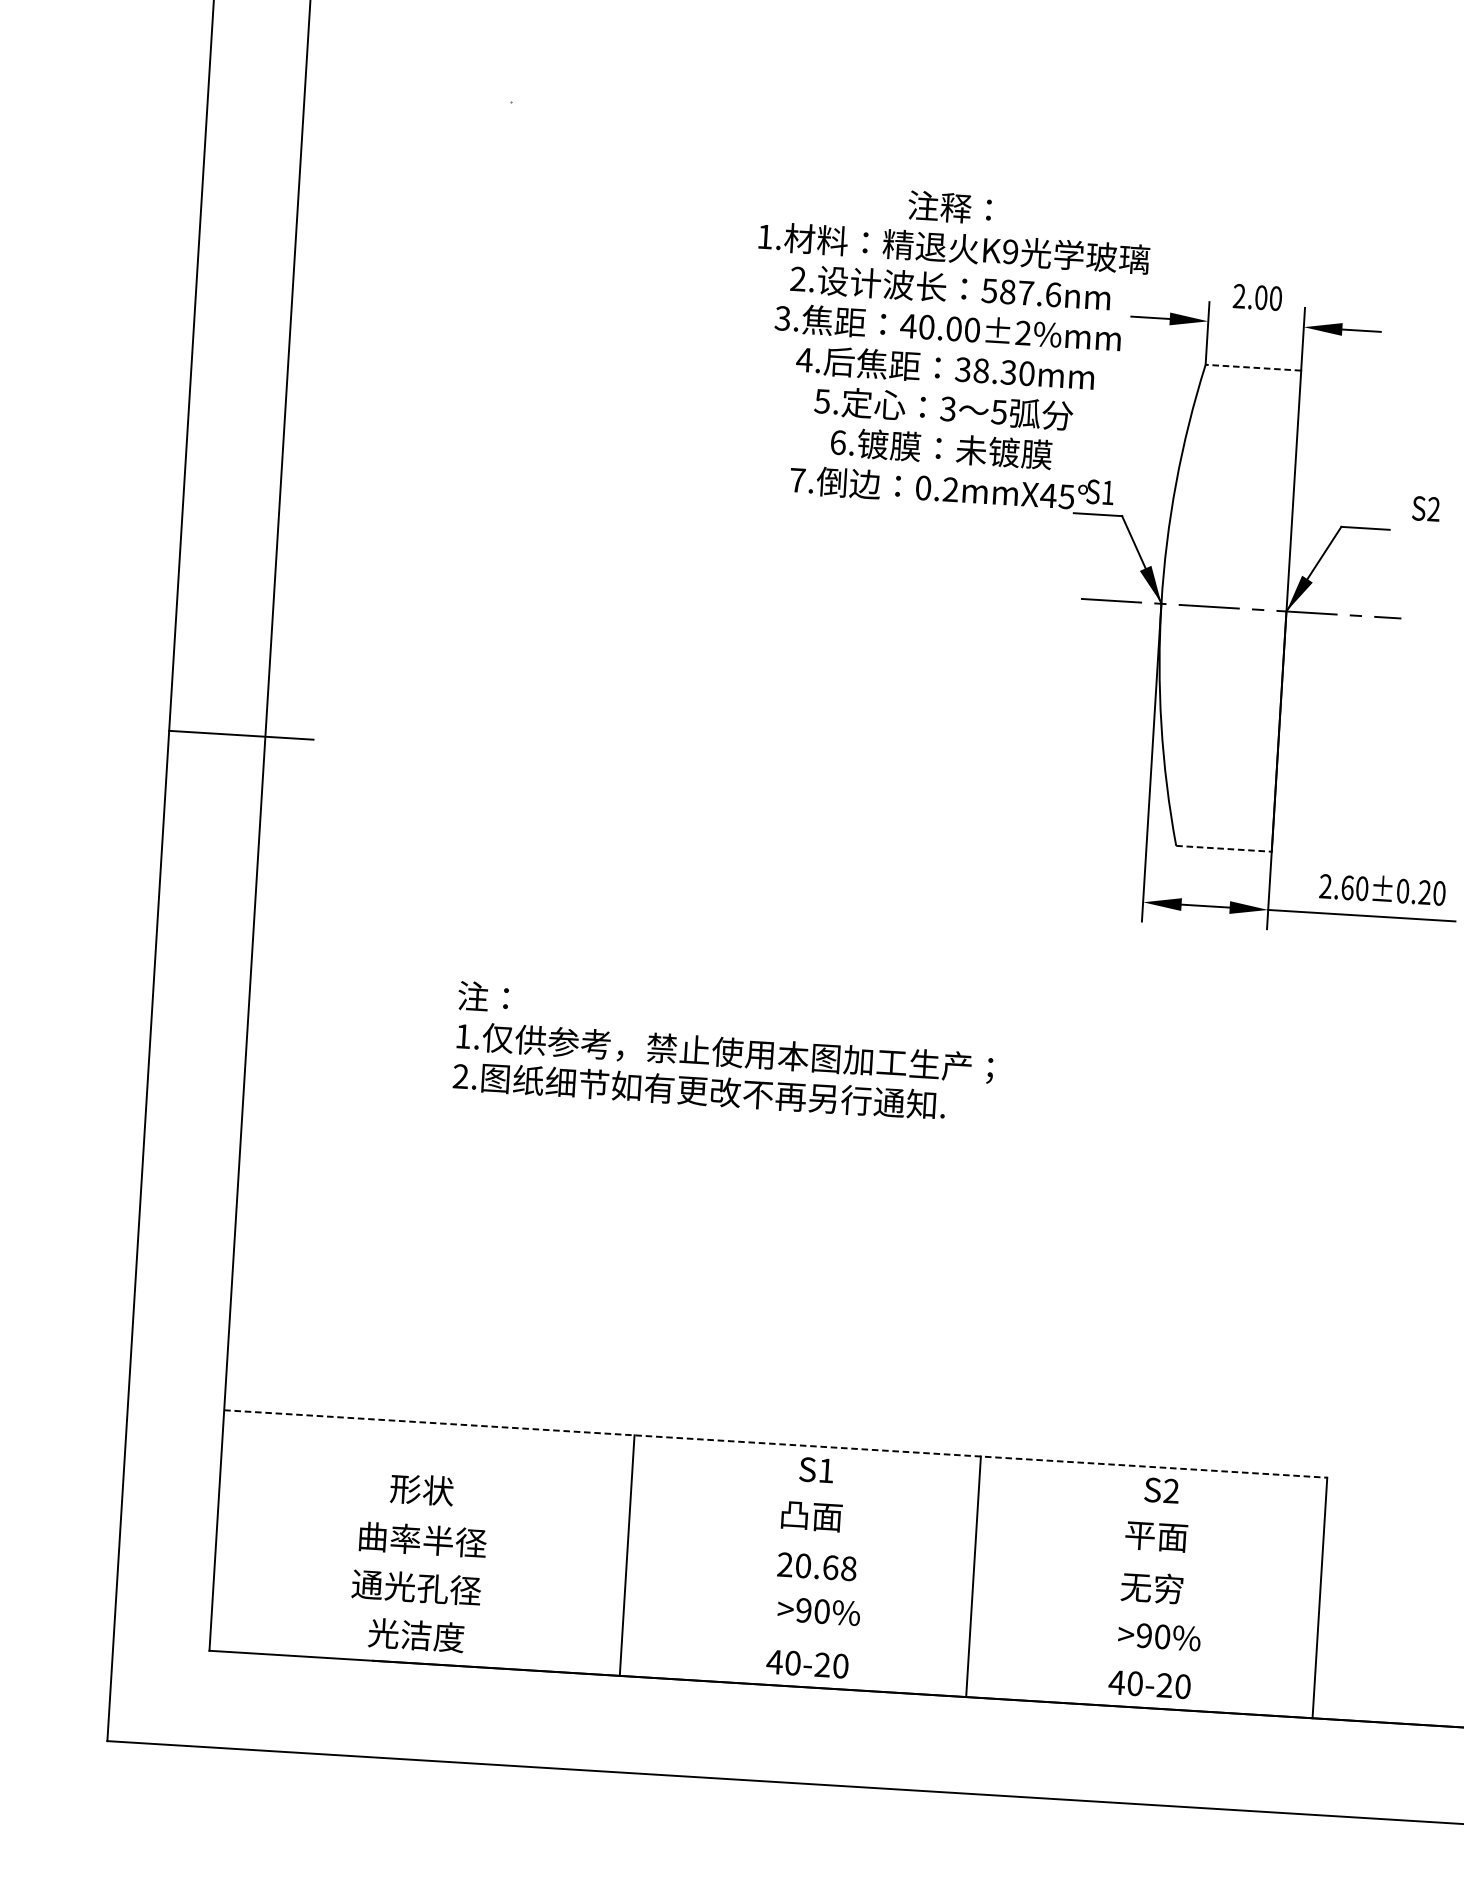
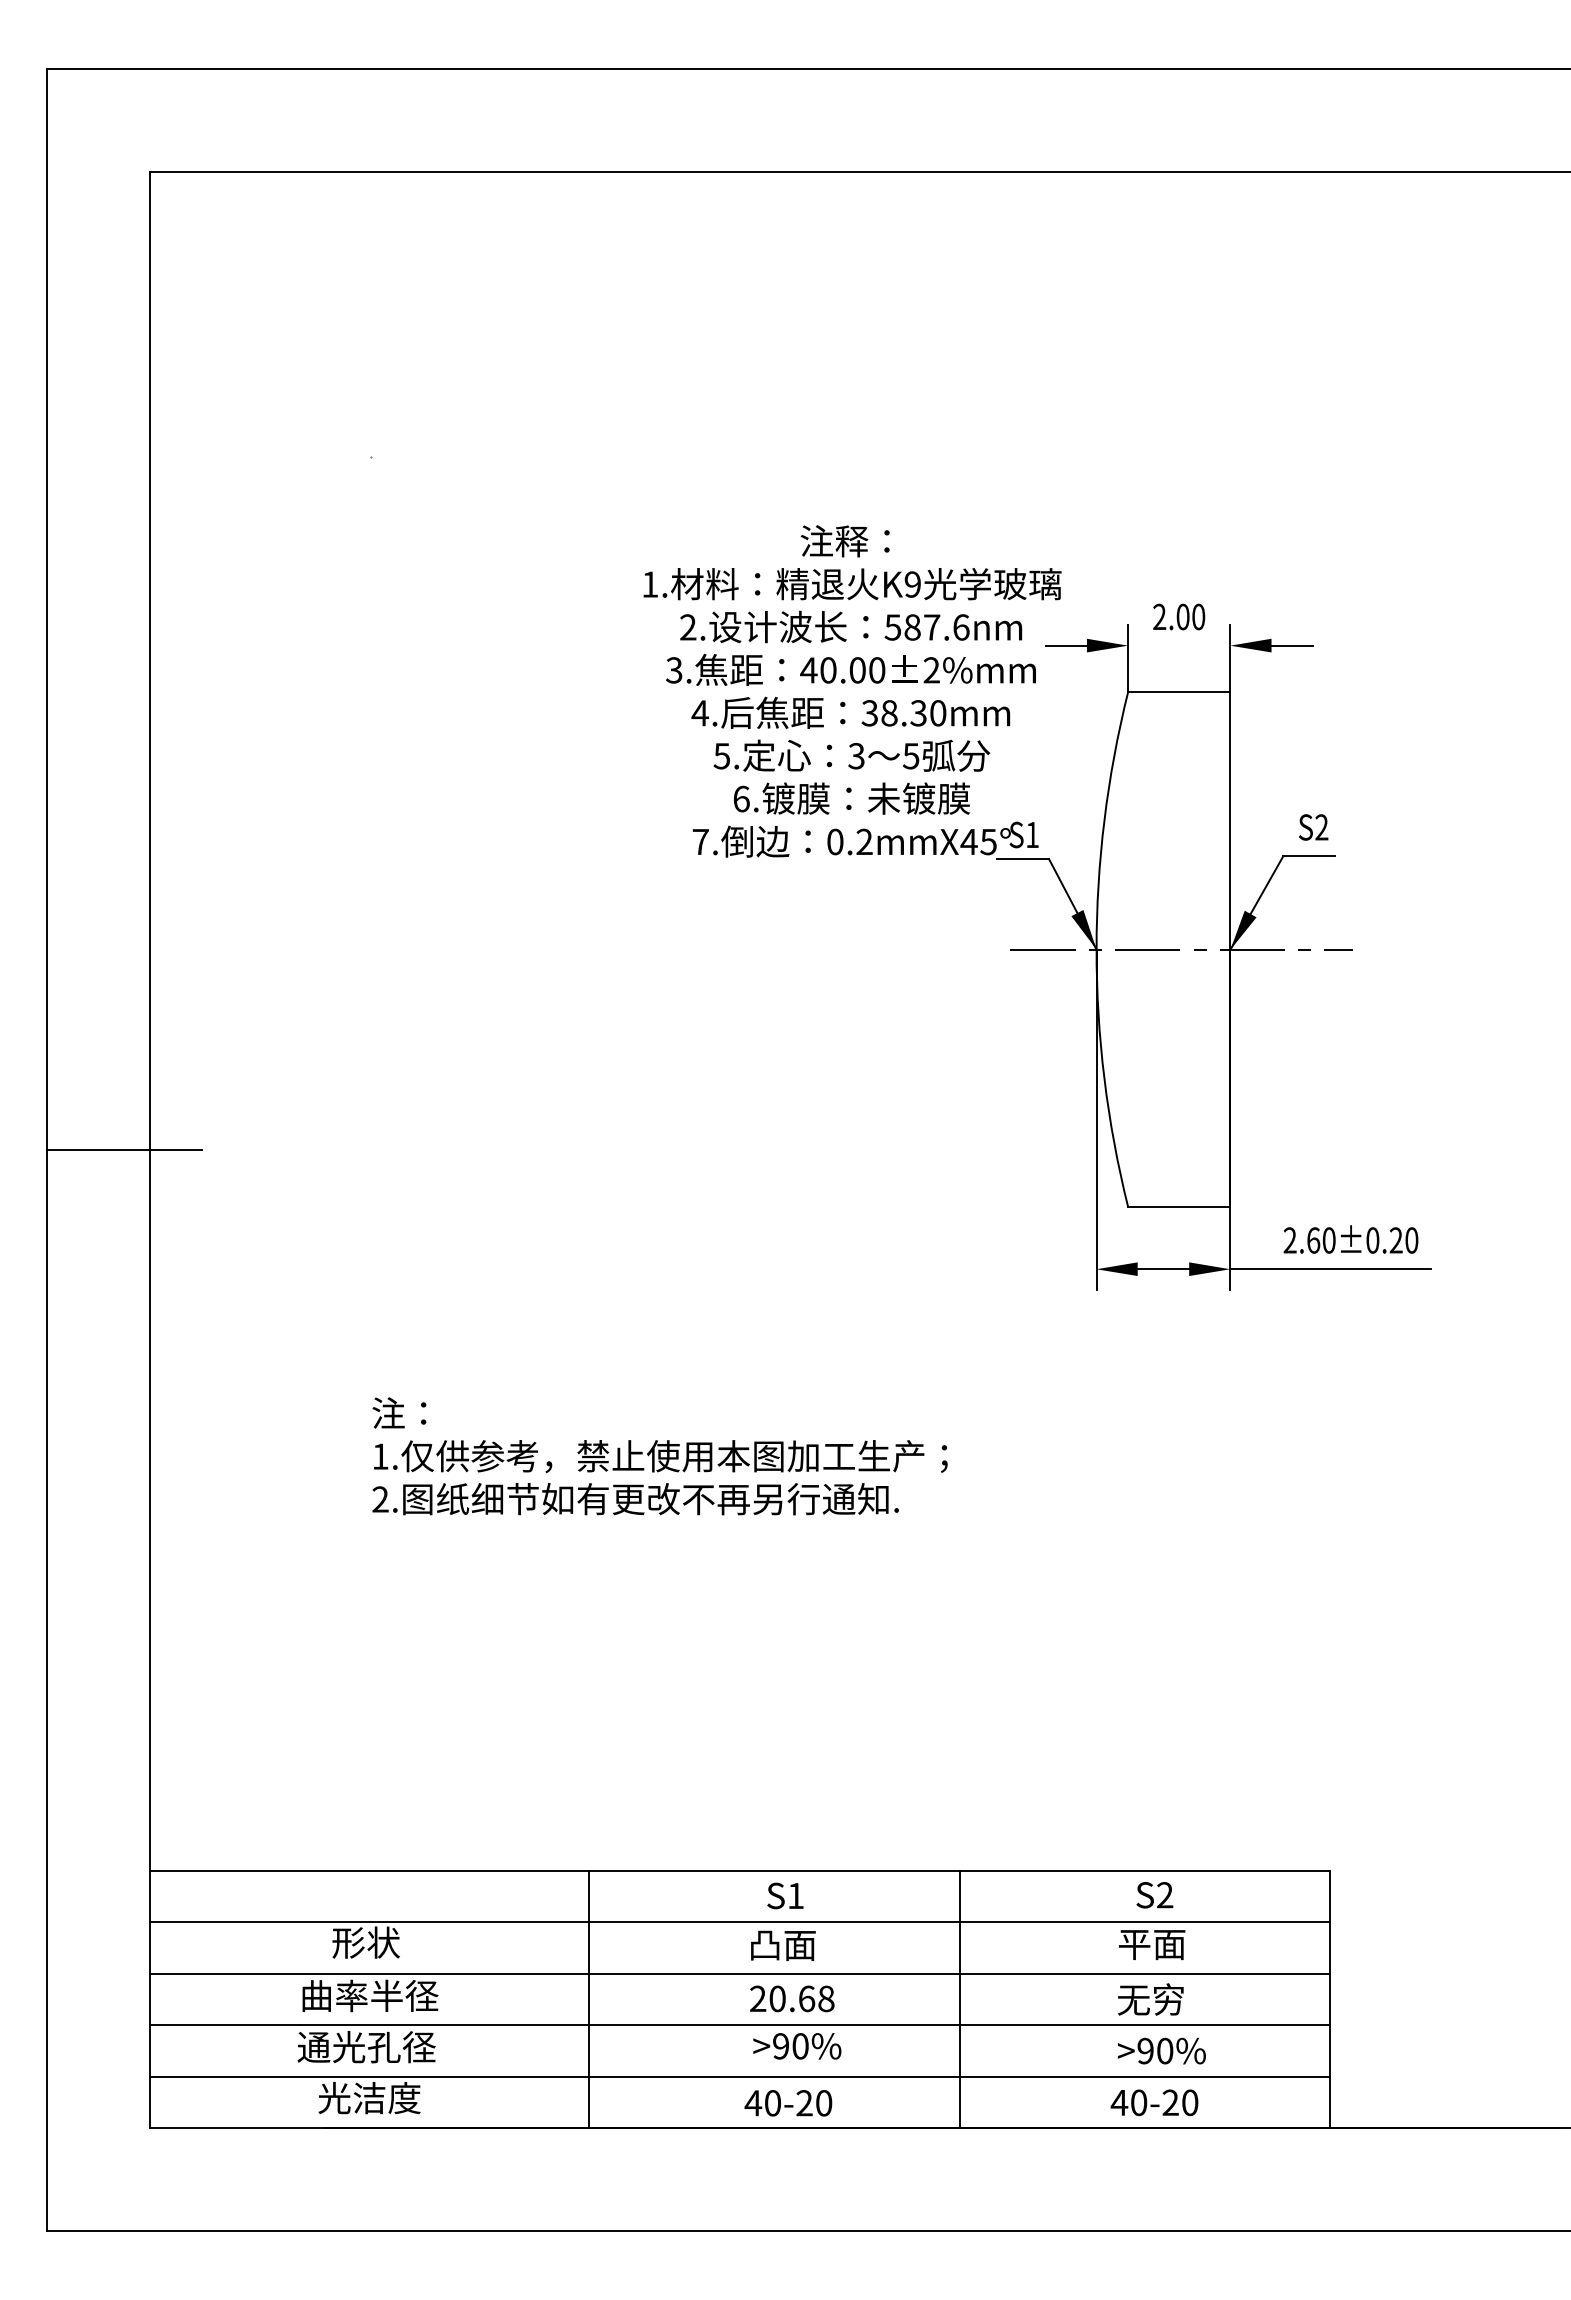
line: (1252, 367) -> (1178, 692), dashed -> solid
text: (1426, 508) -> (1313, 827), moved
line: (1224, 848) -> (1179, 1206), dashed -> solid
line: (776, 1443) -> (740, 1870), dashed -> solid
line: (773, 1492) -> (740, 1922), added
line: (770, 1540) -> (740, 1973), added
line: (767, 1588) -> (740, 2025), added
line: (764, 1636) -> (740, 2076), added

